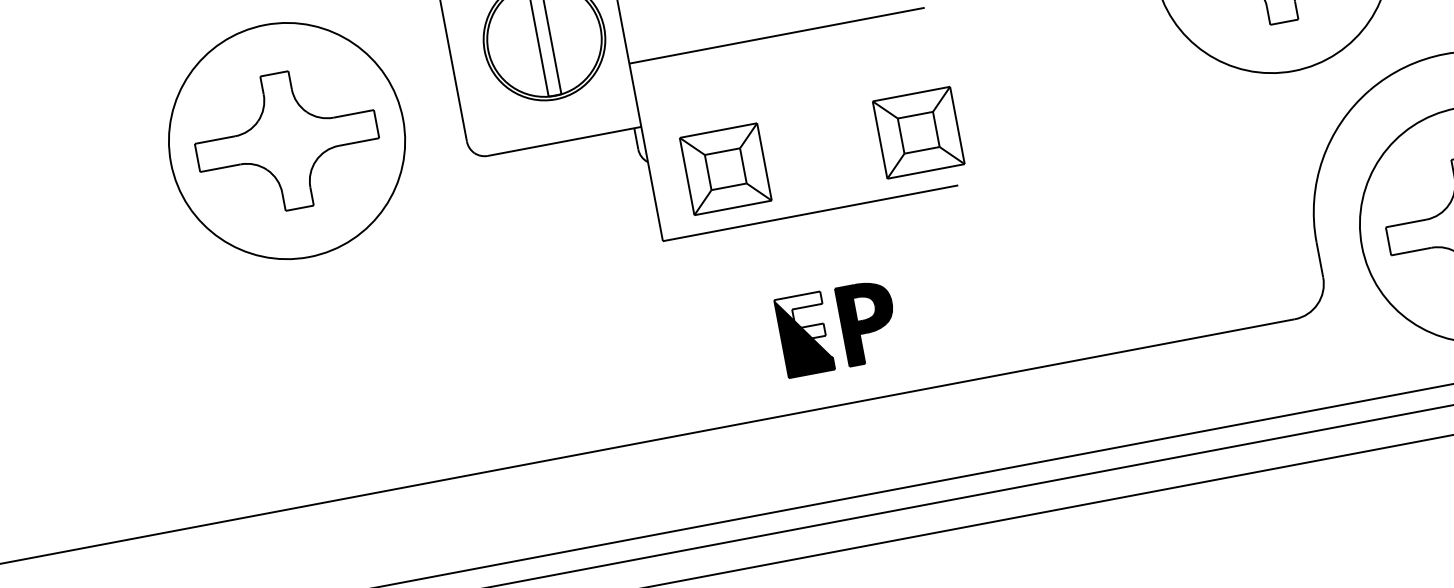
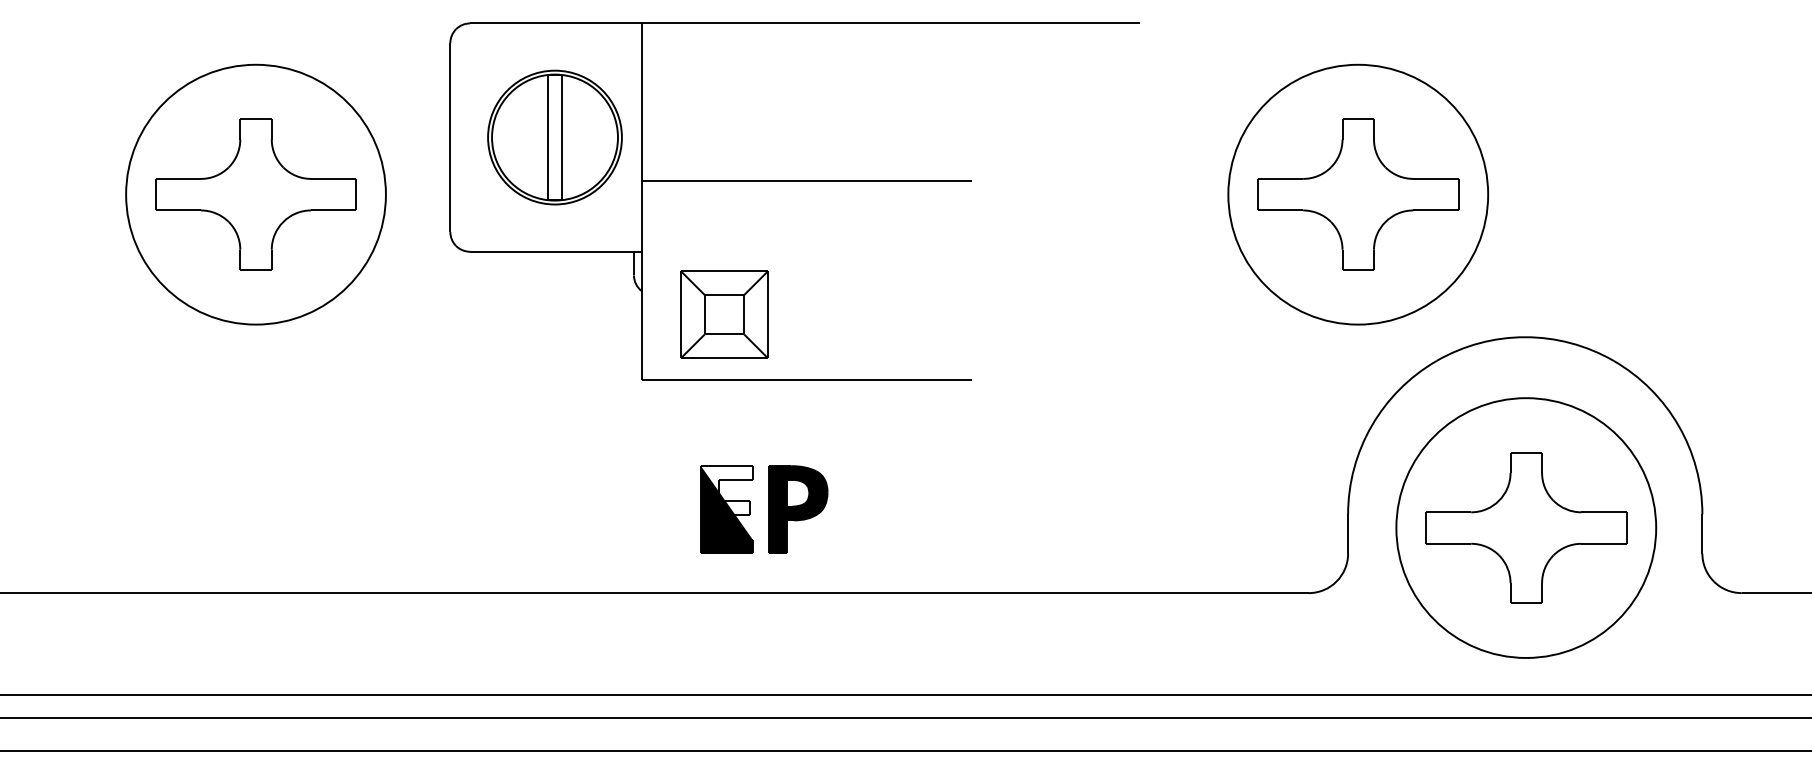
part: (918, 132) -> (940, 314), removed
part: (838, 328) -> (764, 509), moved

